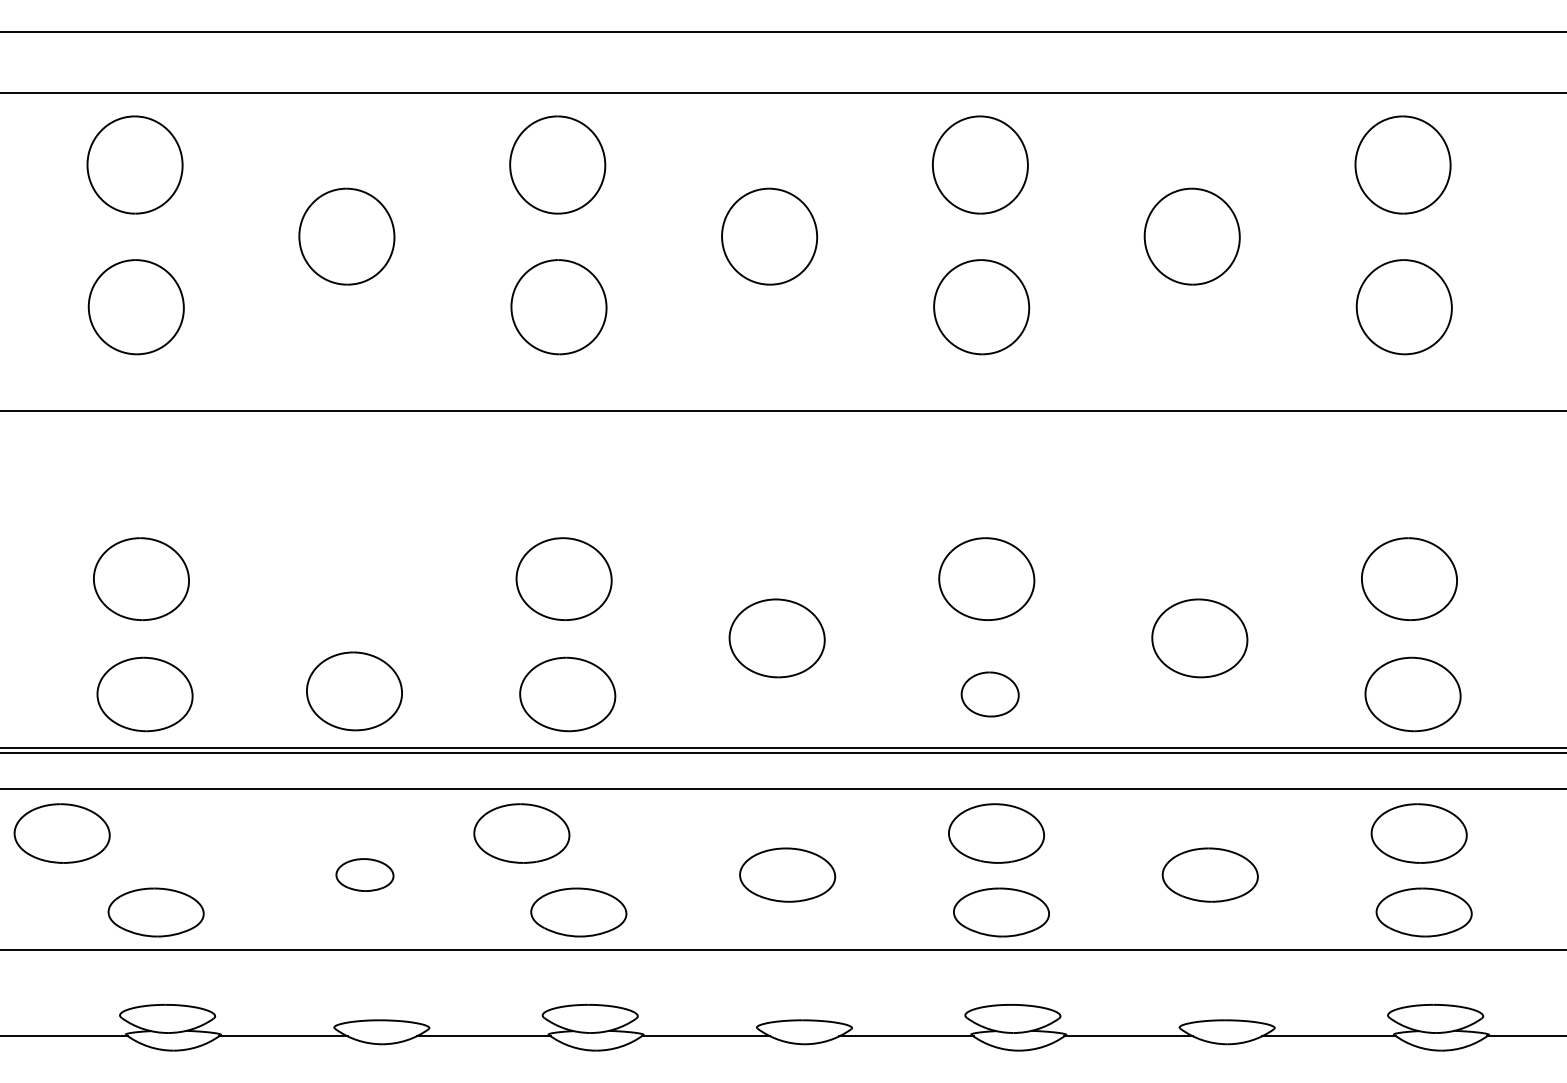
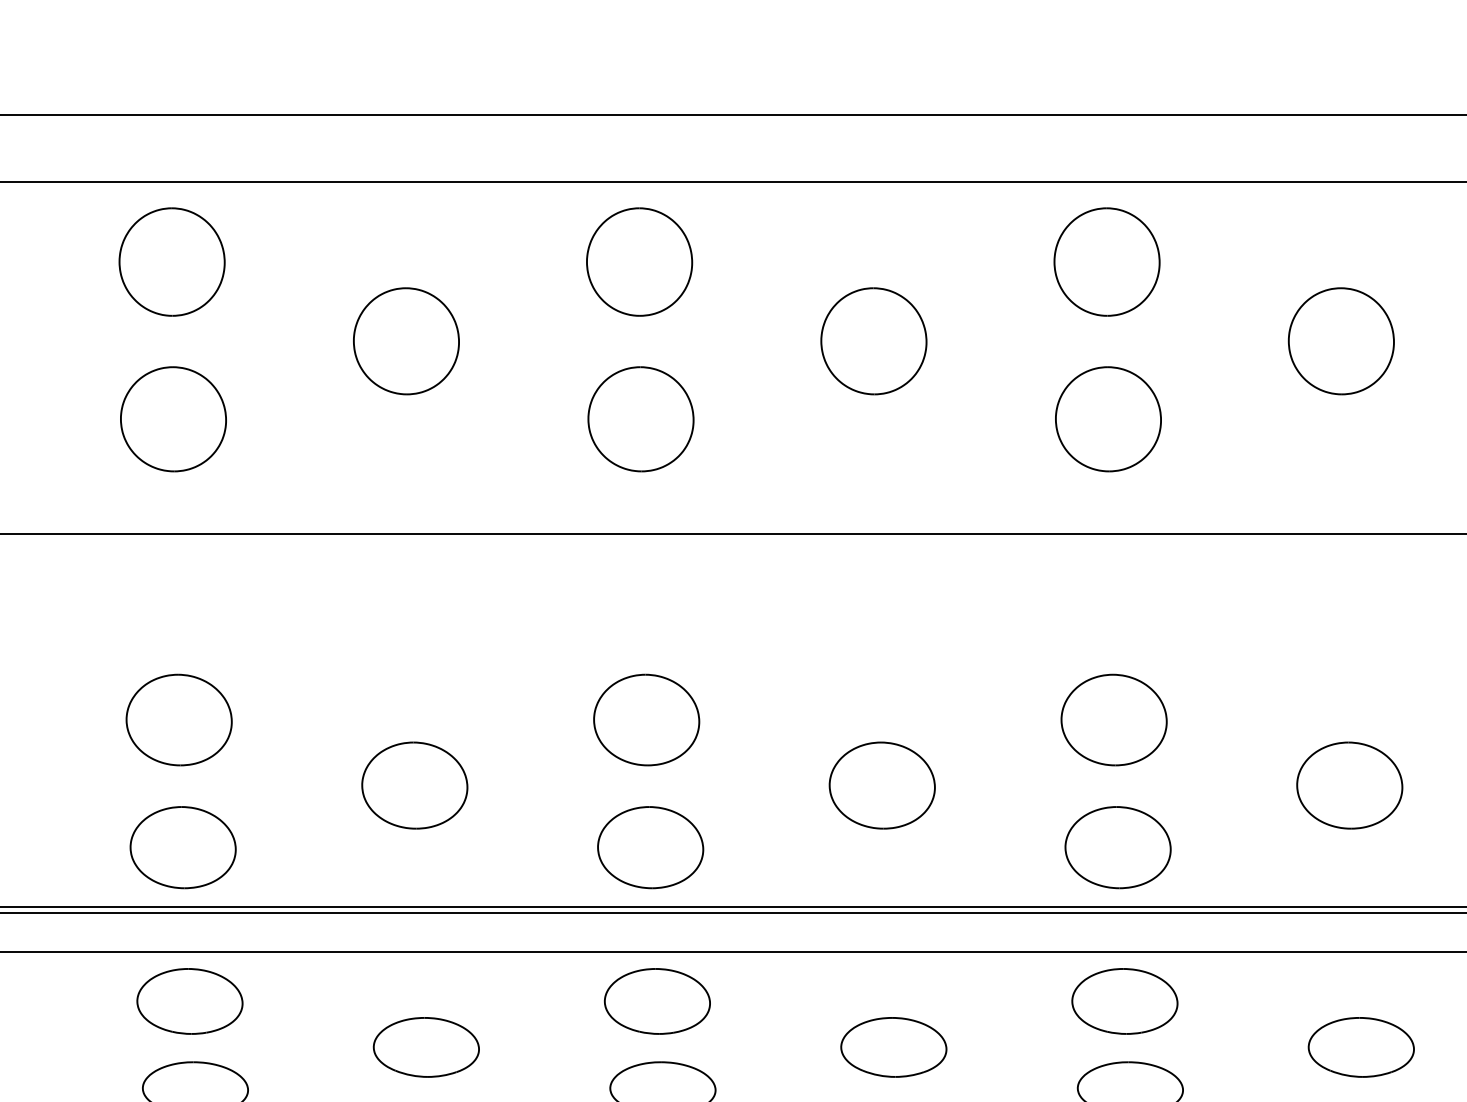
part: (354, 691) -> (414, 785), moved
part: (989, 694) -> (1117, 847), size x1.67
part: (61, 833) -> (189, 1001), moved
part: (521, 833) -> (657, 1001), moved
part: (364, 874) -> (425, 1046), size x1.67

